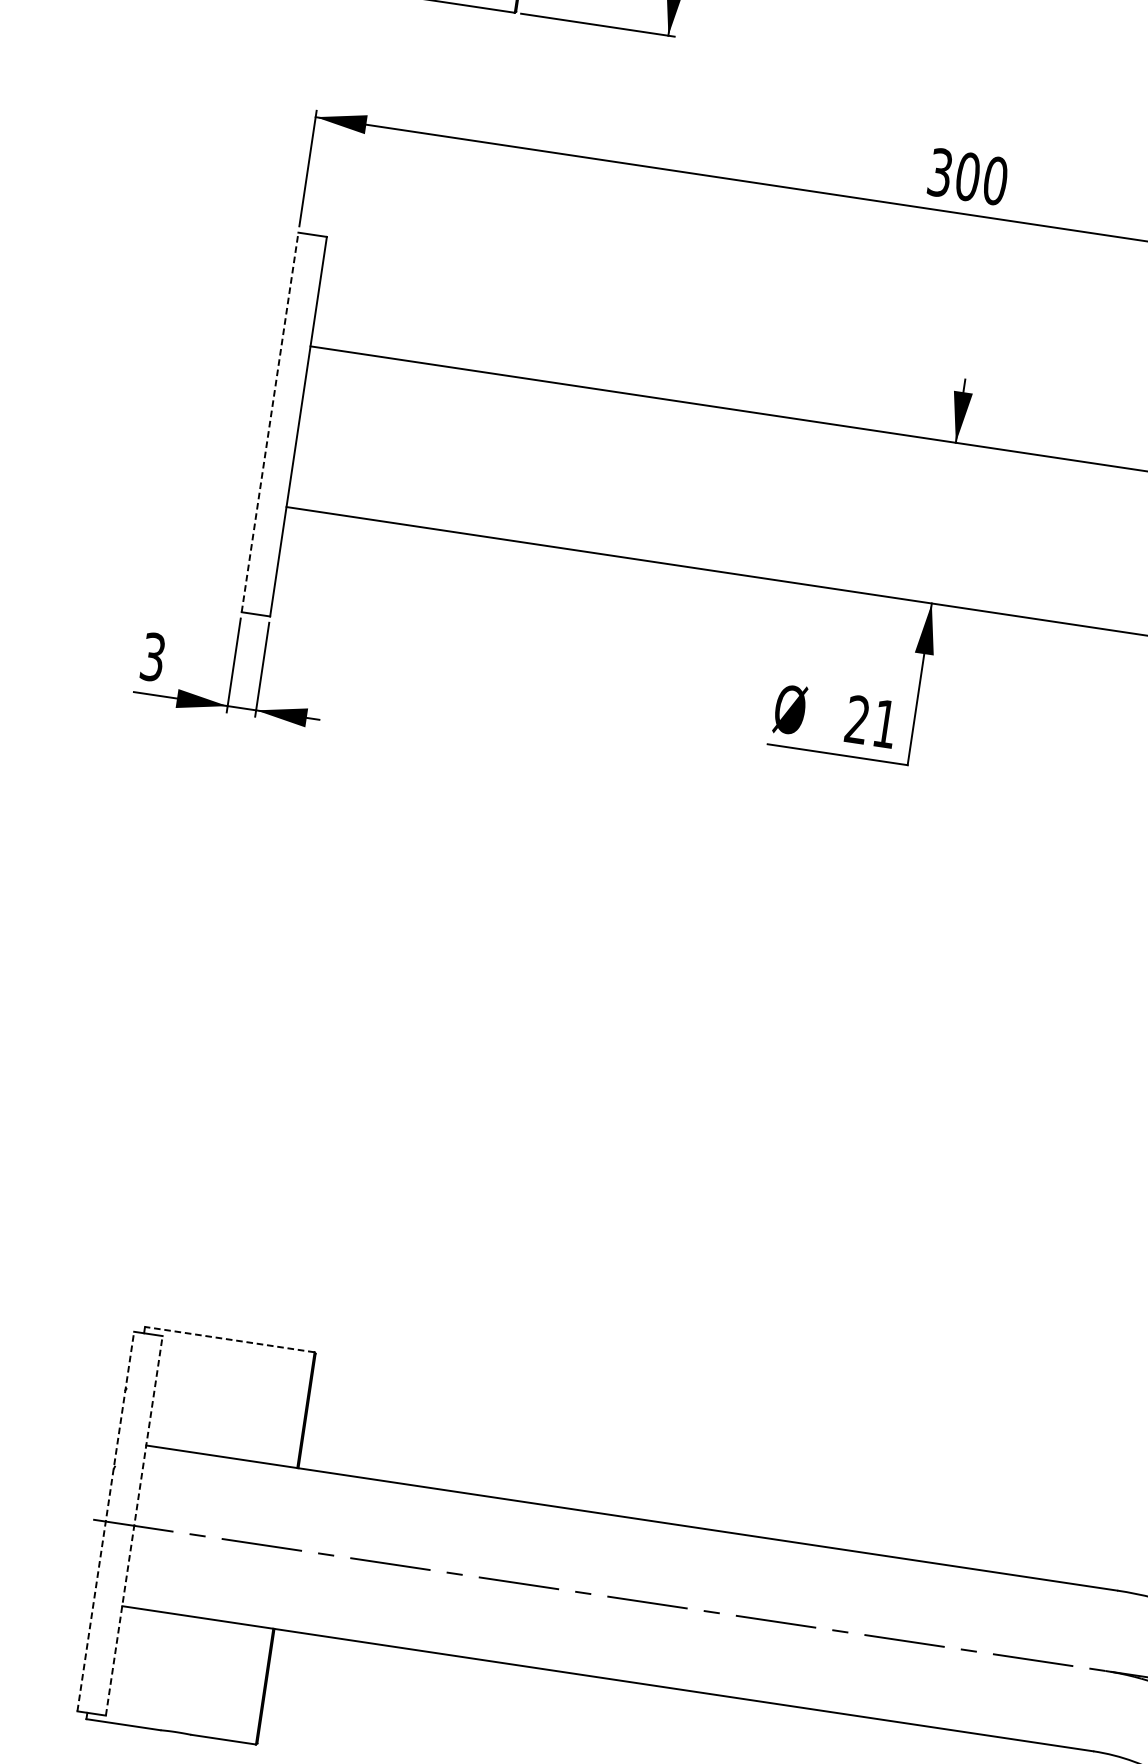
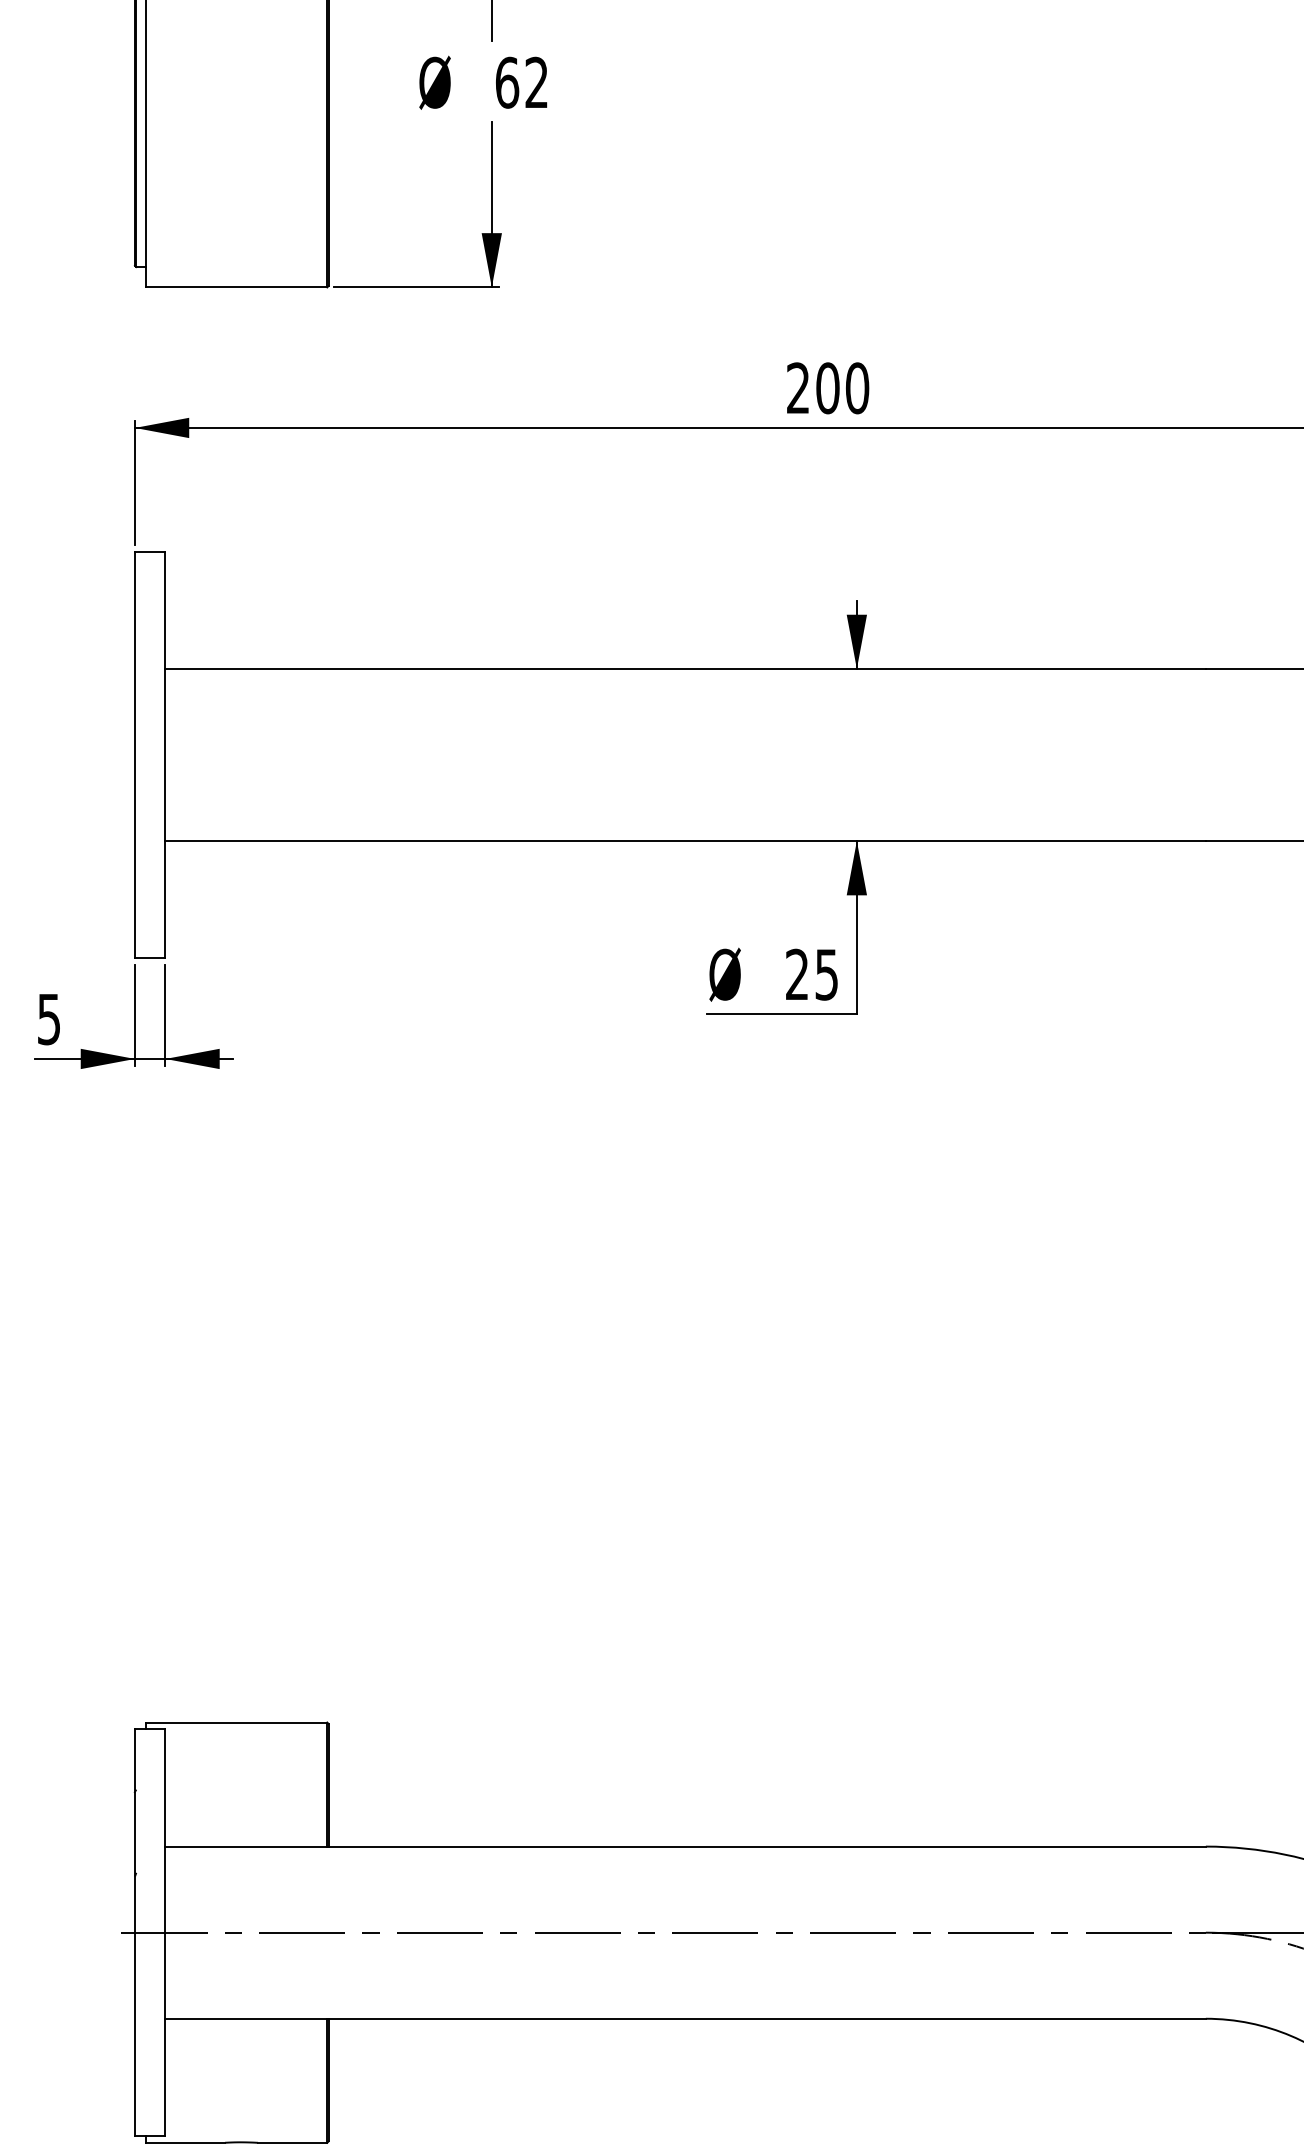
text: (940, 172) -> (798, 388), 300 -> 200
line: (269, 421) -> (134, 754), dashed -> solid
text: (153, 656) -> (49, 1018), 3 -> 5
text: (884, 723) -> (826, 974), 21 -> 25
line: (229, 1339) -> (236, 1722), dashed -> solid
line: (105, 1521) -> (134, 1932), dashed -> solid
line: (134, 1525) -> (165, 1932), dashed -> solid

